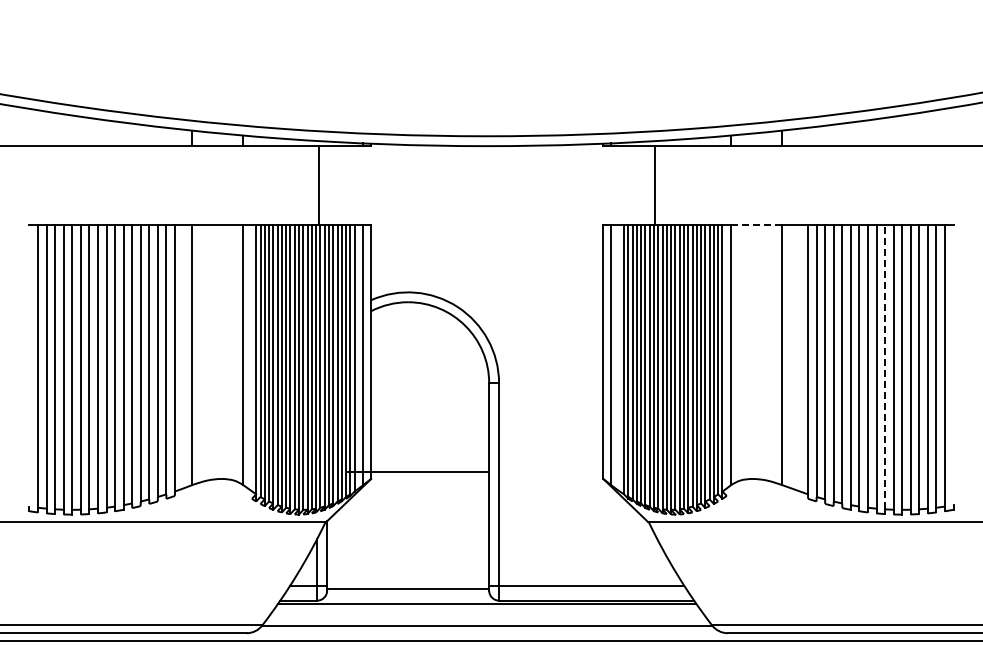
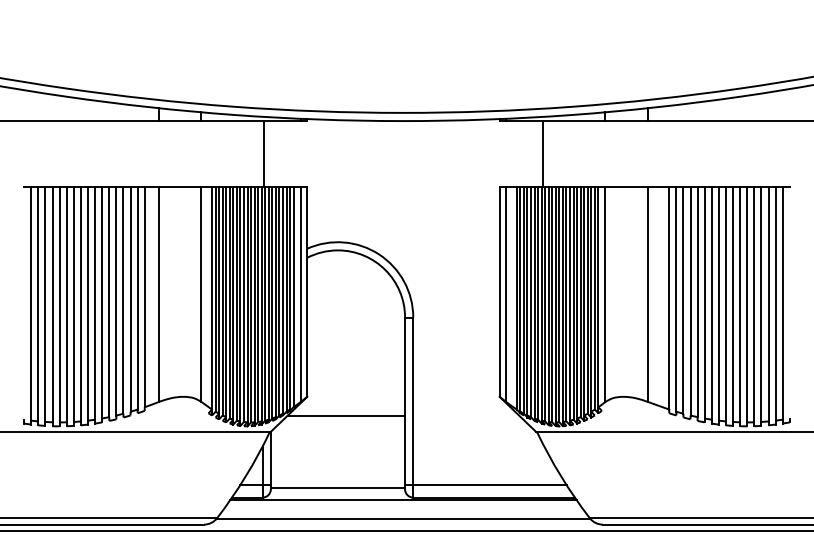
line: (756, 225) -> (626, 186), dashed -> solid
line: (885, 366) -> (733, 303), dashed -> solid
line: (418, 471) -> (346, 415), moved

